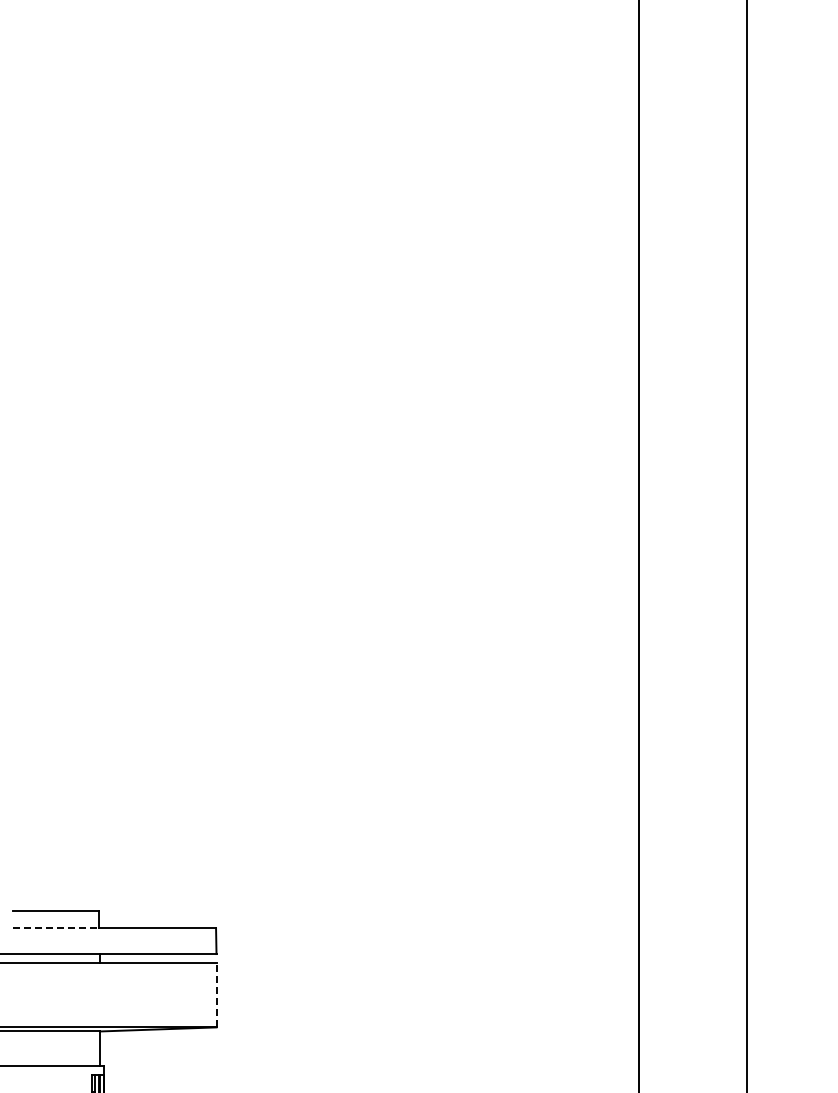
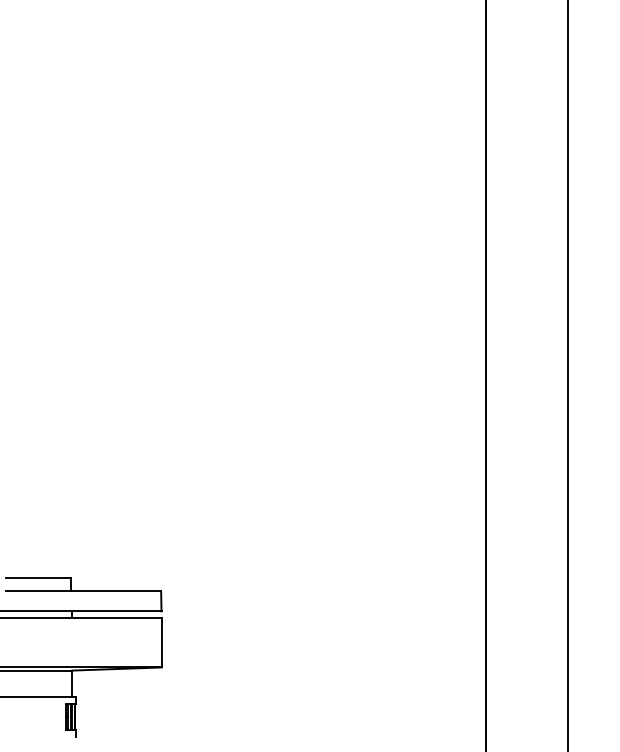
line: (55, 928) -> (38, 591), dashed -> solid
line: (216, 994) -> (161, 642), dashed -> solid

